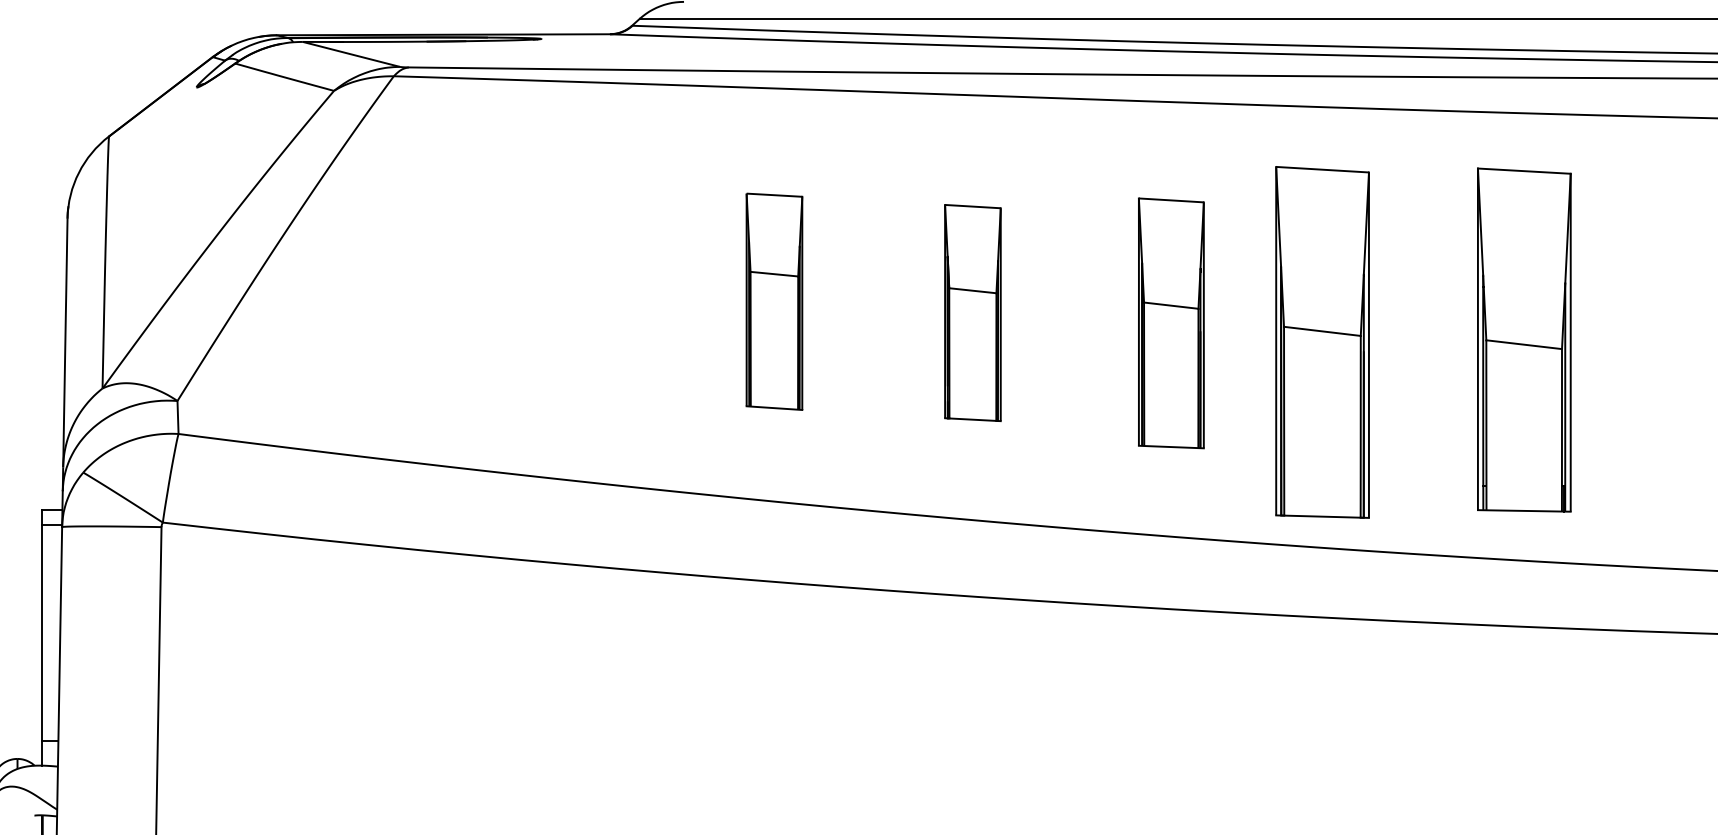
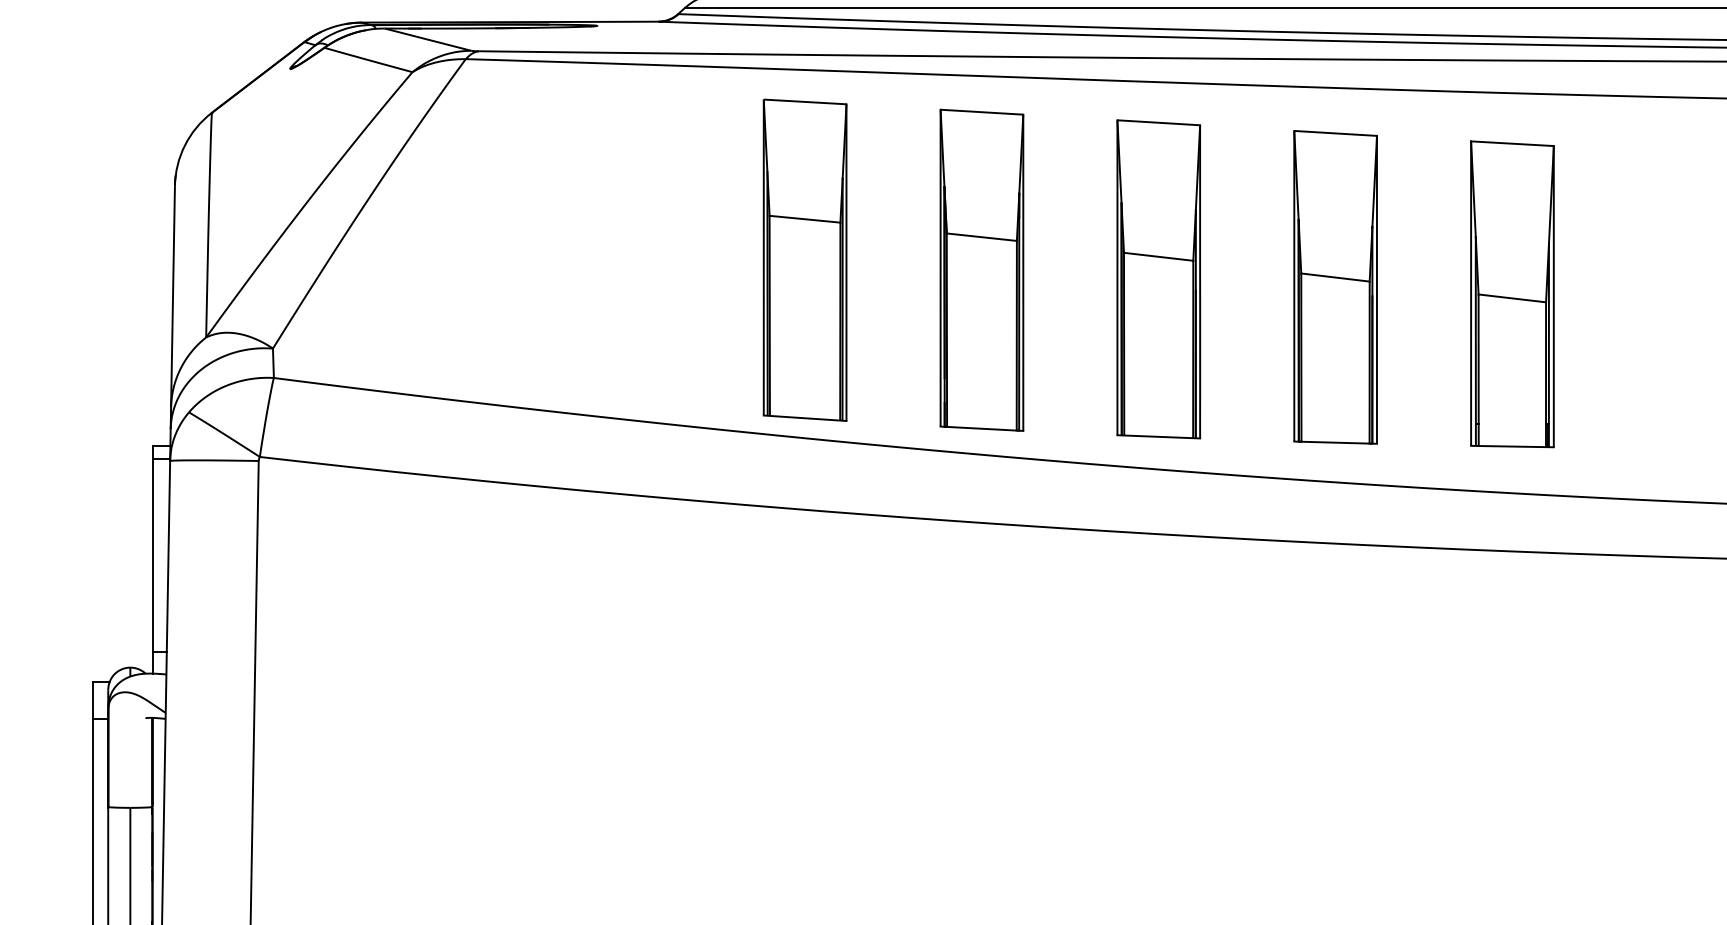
part: (773, 301) -> (804, 259), size x1.67
part: (972, 312) -> (981, 269), size x1.67
part: (1170, 323) -> (1158, 279), size x1.43
part: (1524, 340) -> (1512, 294), moved
part: (1322, 342) -> (1335, 287), moved

